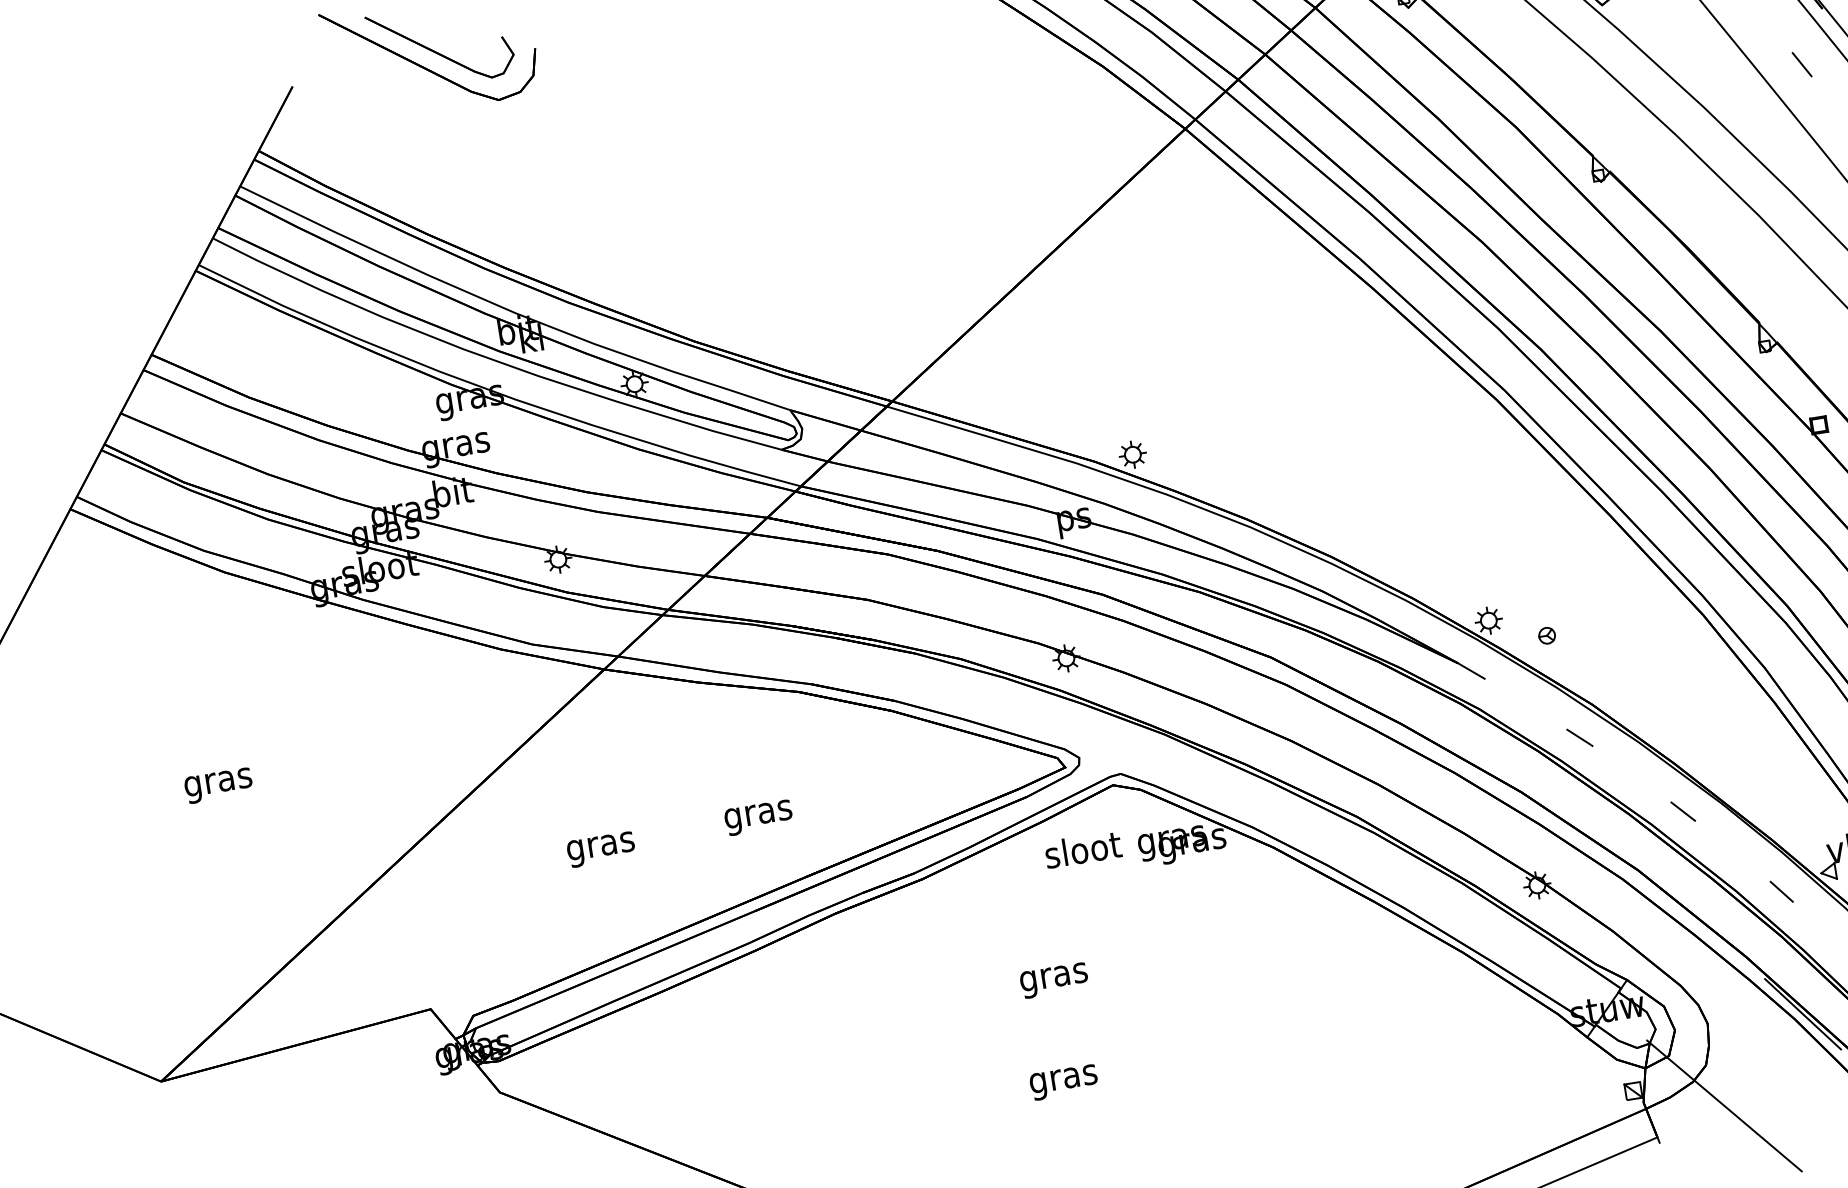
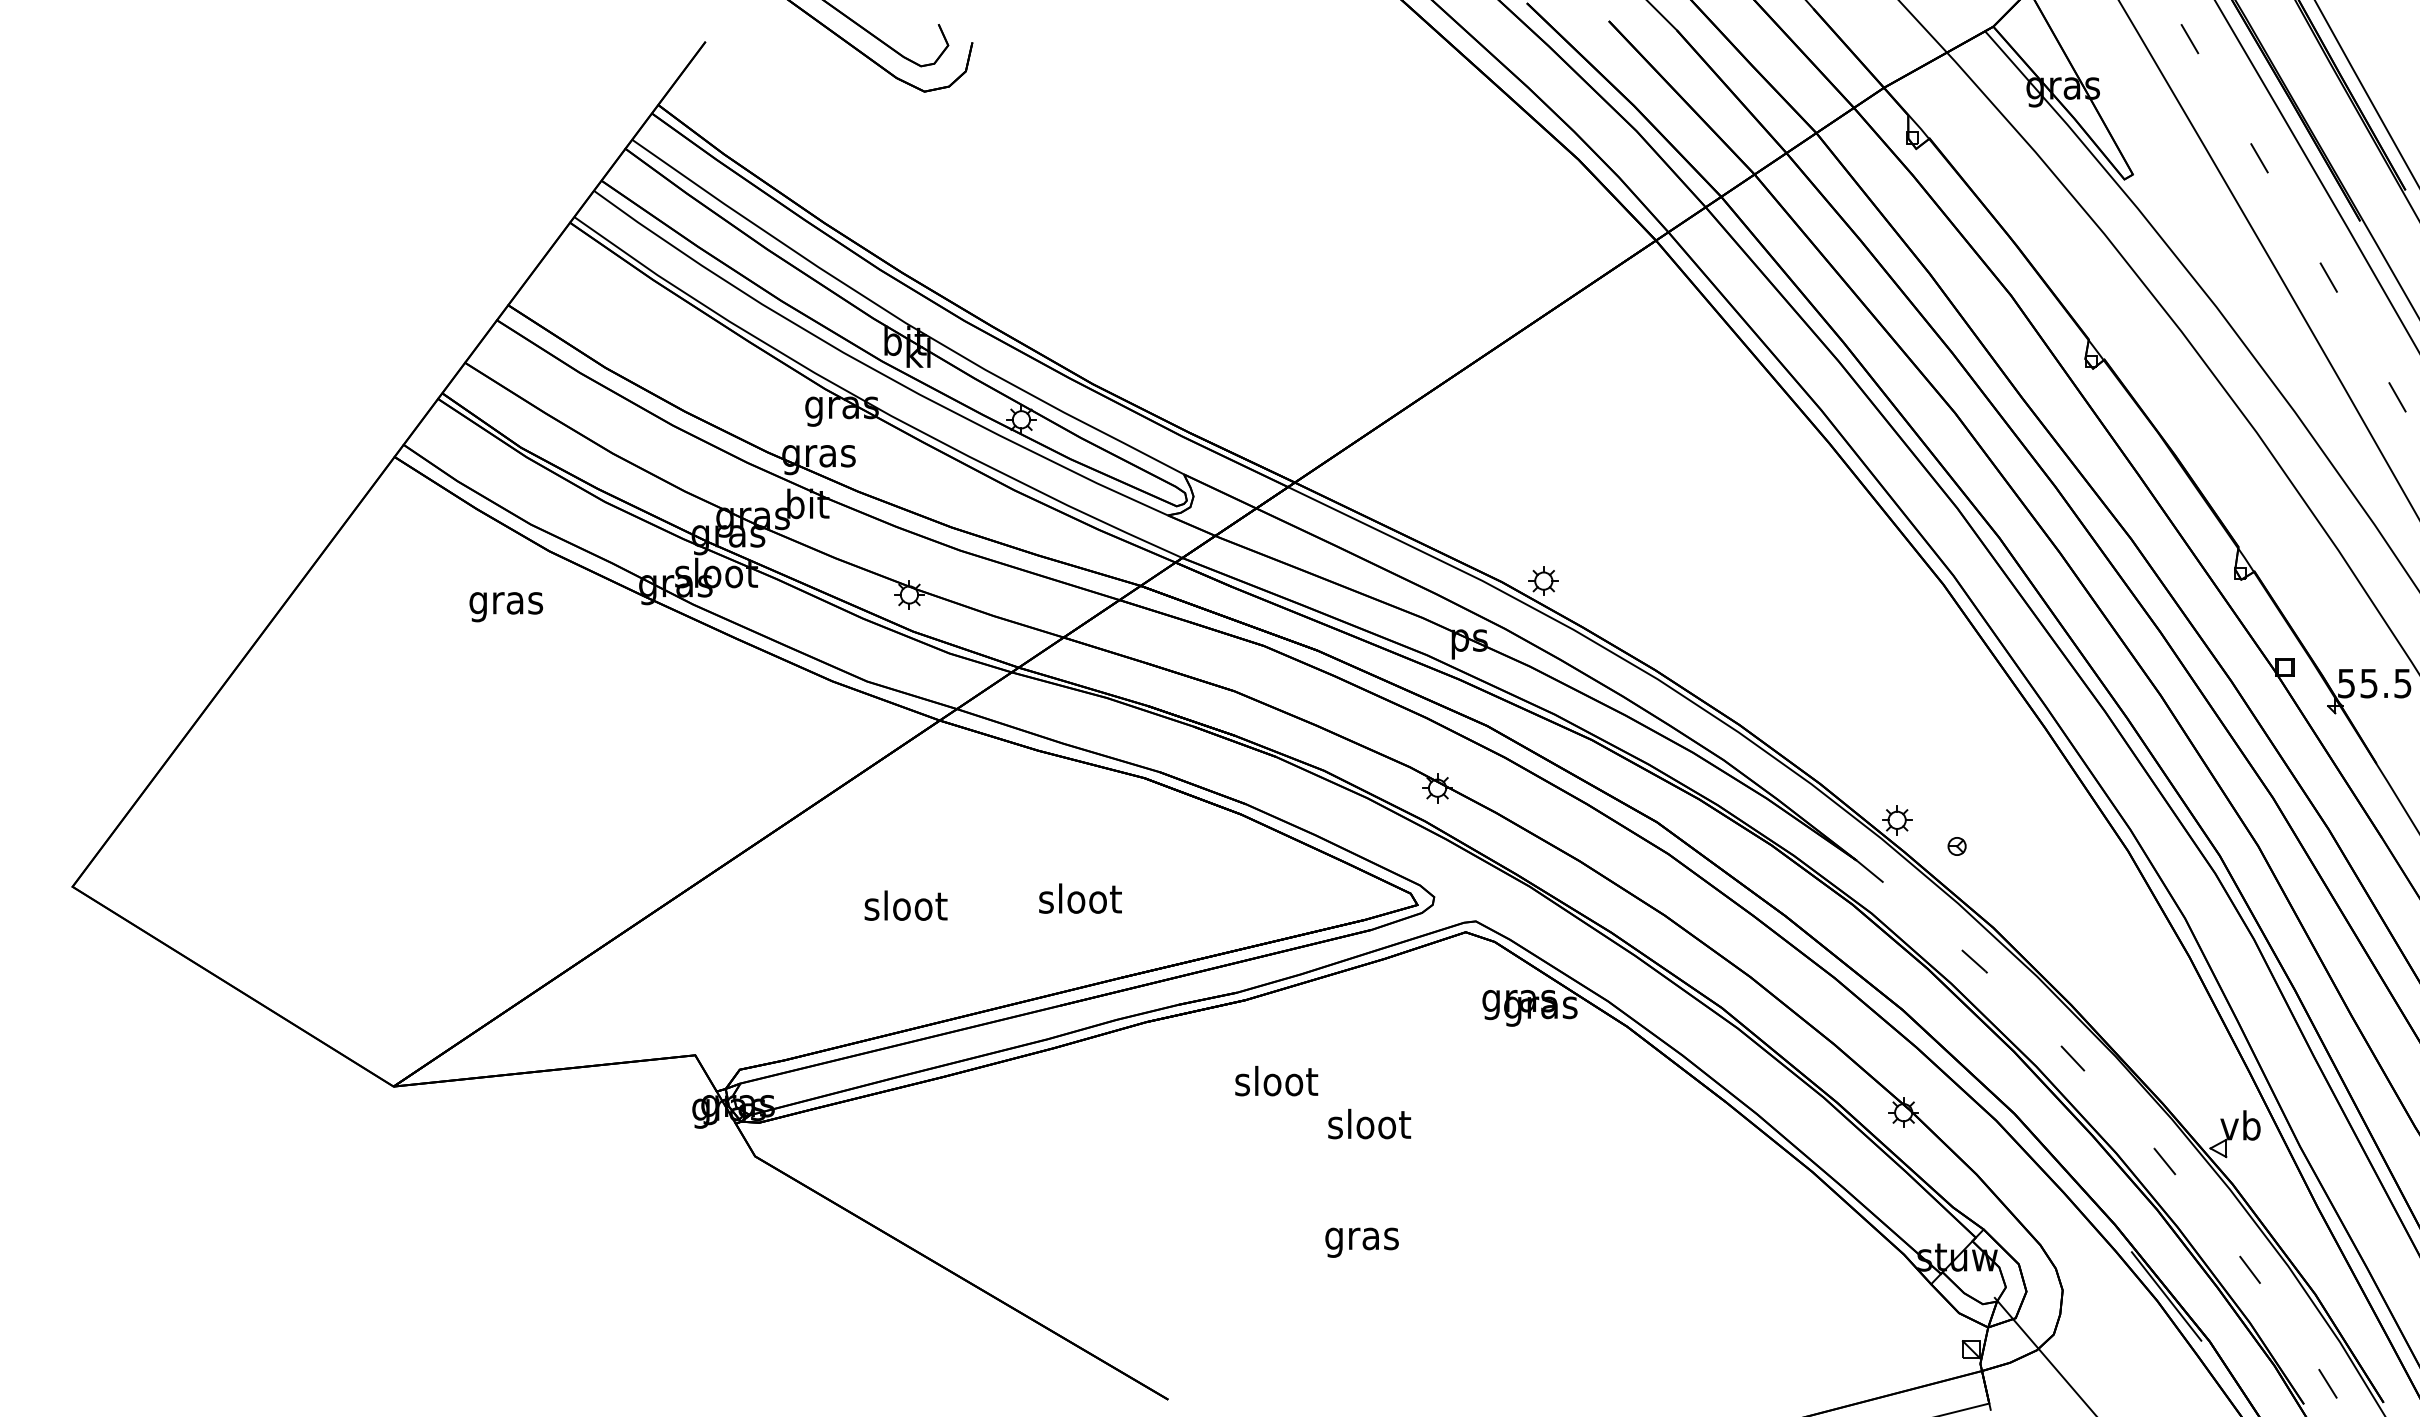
text: (218, 786) -> (505, 607), moved
text: (758, 814) -> (1080, 902), gras -> sloot
text: (600, 846) -> (905, 909), gras -> sloot
text: (1083, 849) -> (1276, 1081), moved
text: (1053, 976) -> (1369, 1127), gras -> sloot

